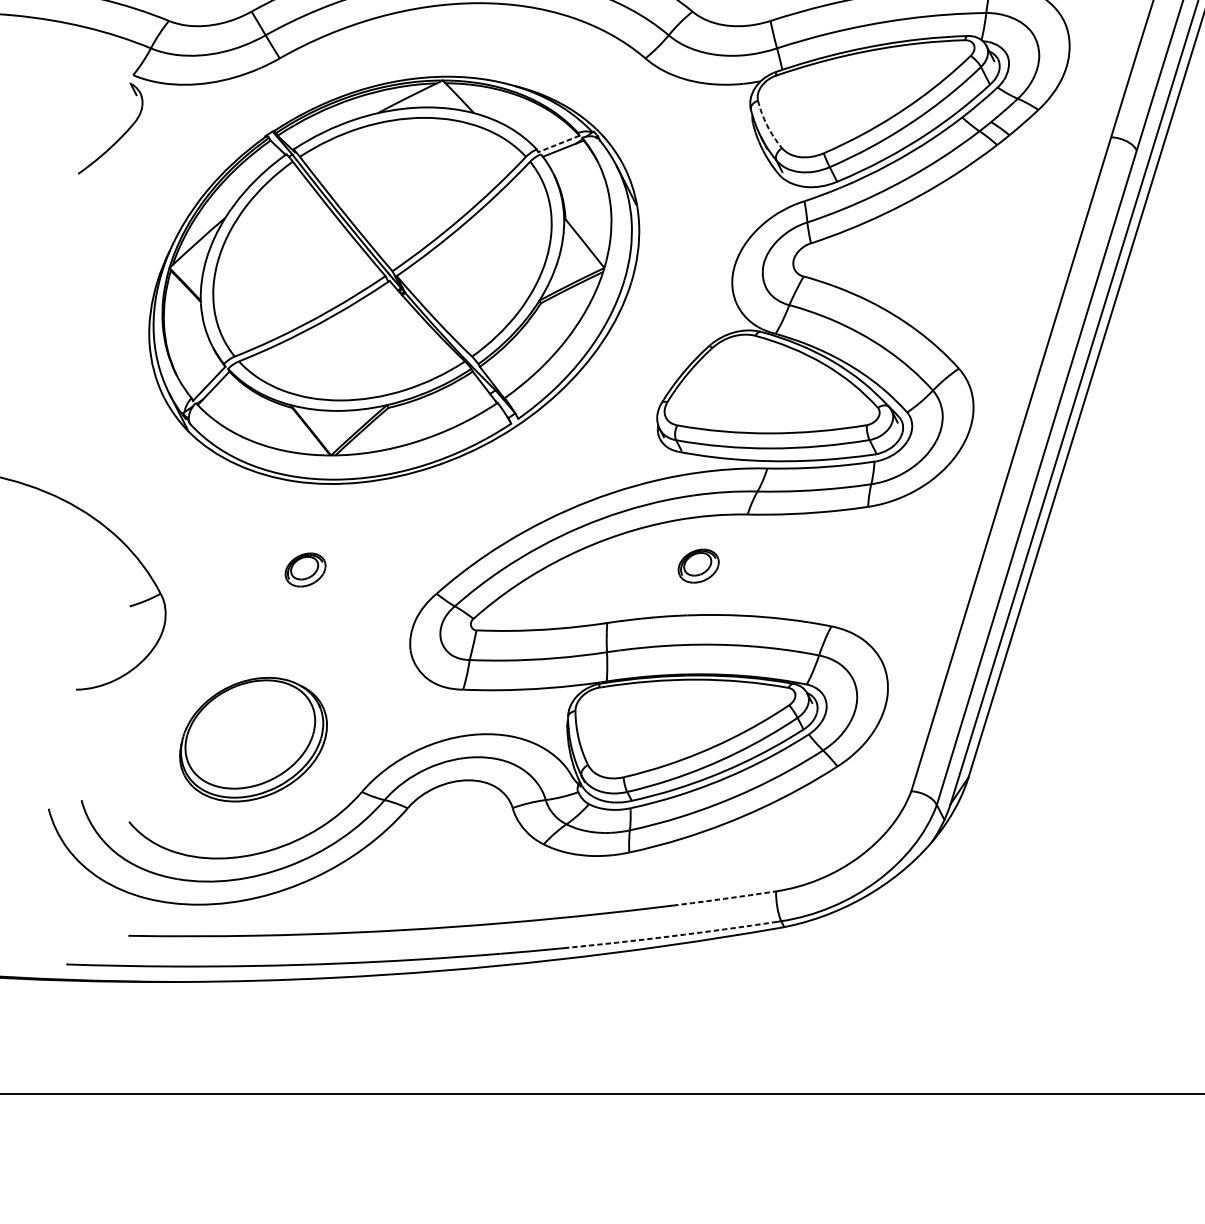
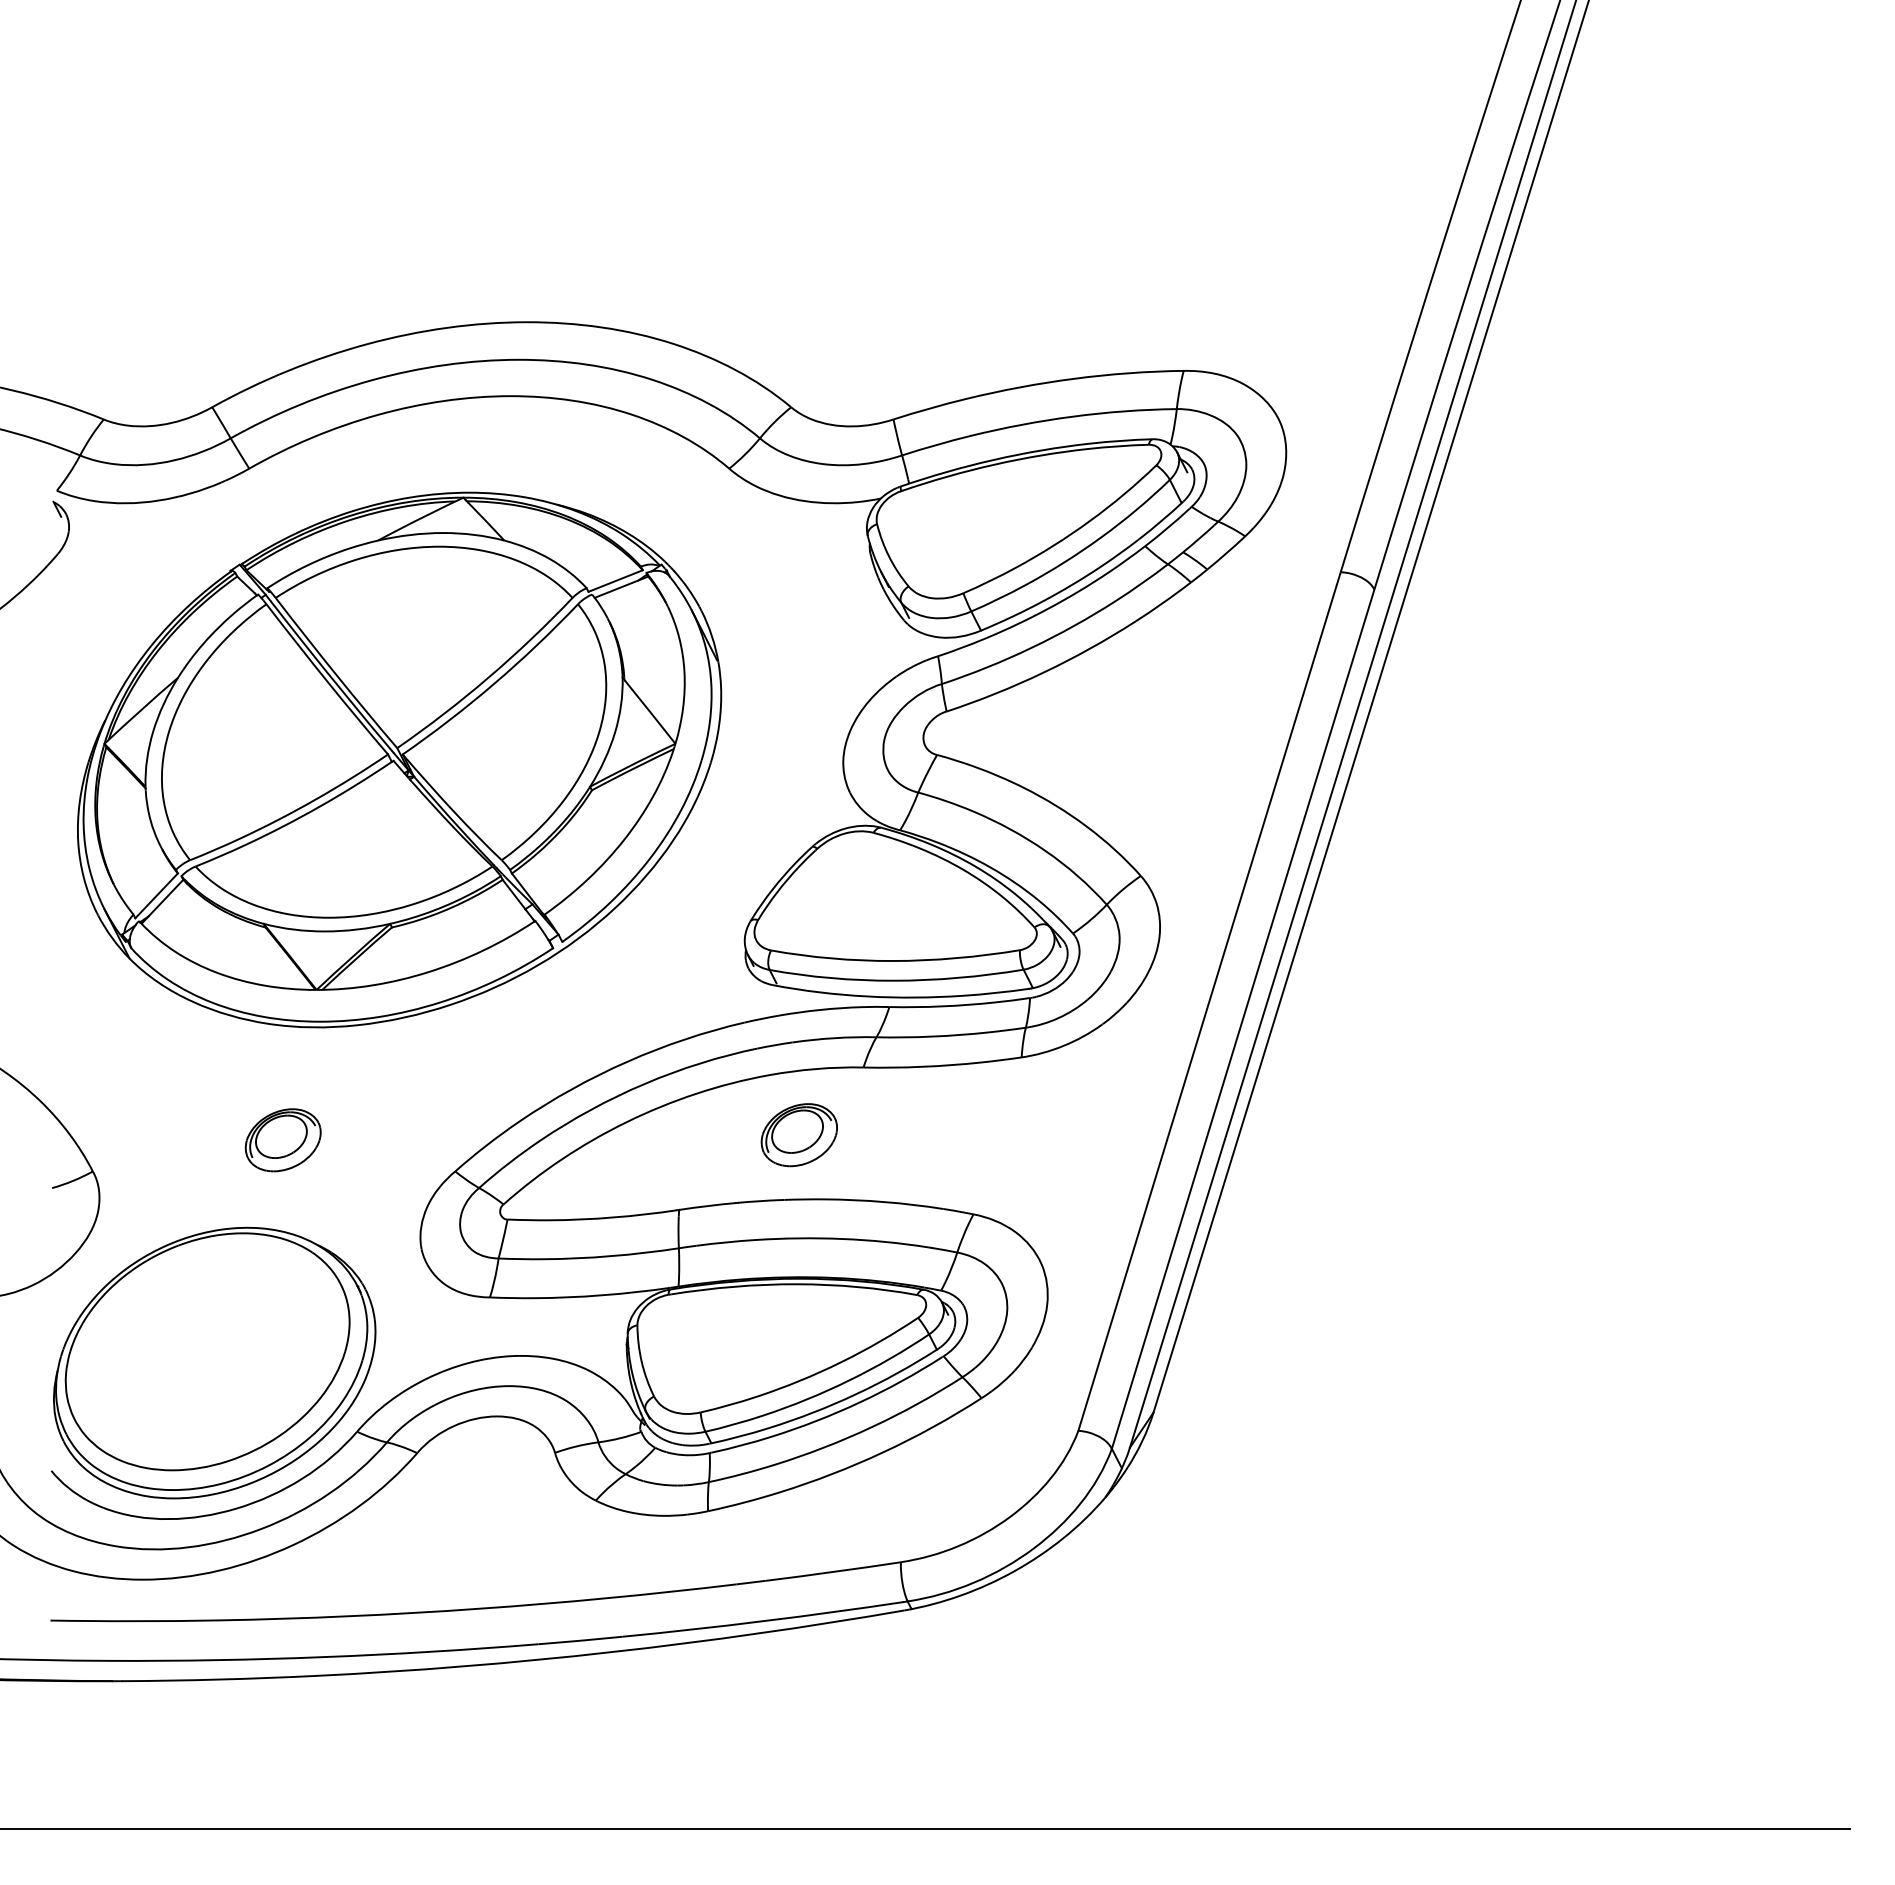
arc: (767, 126) -> (889, 557), dashed -> solid
line: (558, 144) -> (615, 581), dashed -> solid
part: (698, 566) -> (798, 1135), size x1.43
part: (305, 570) -> (282, 1140), size x1.43
part: (253, 739) -> (214, 1362), size x1.67
arc: (724, 898) -> (833, 1571), dashed -> solid
arc: (671, 936) -> (763, 1621), dashed -> solid

